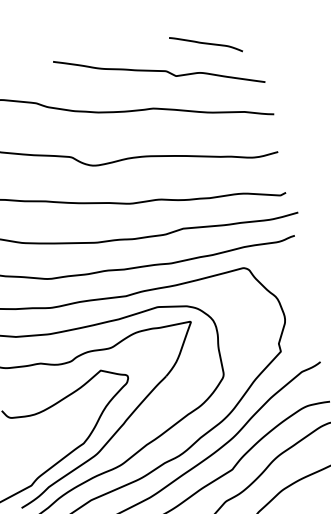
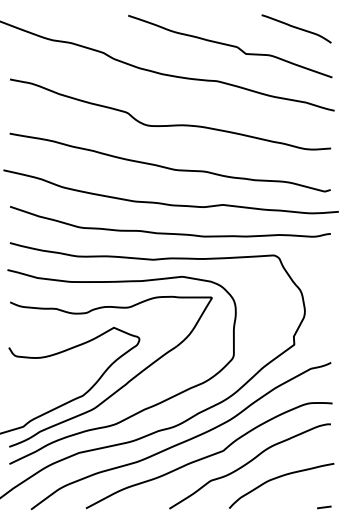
curve: (205, 44) -> (296, 28), moved

